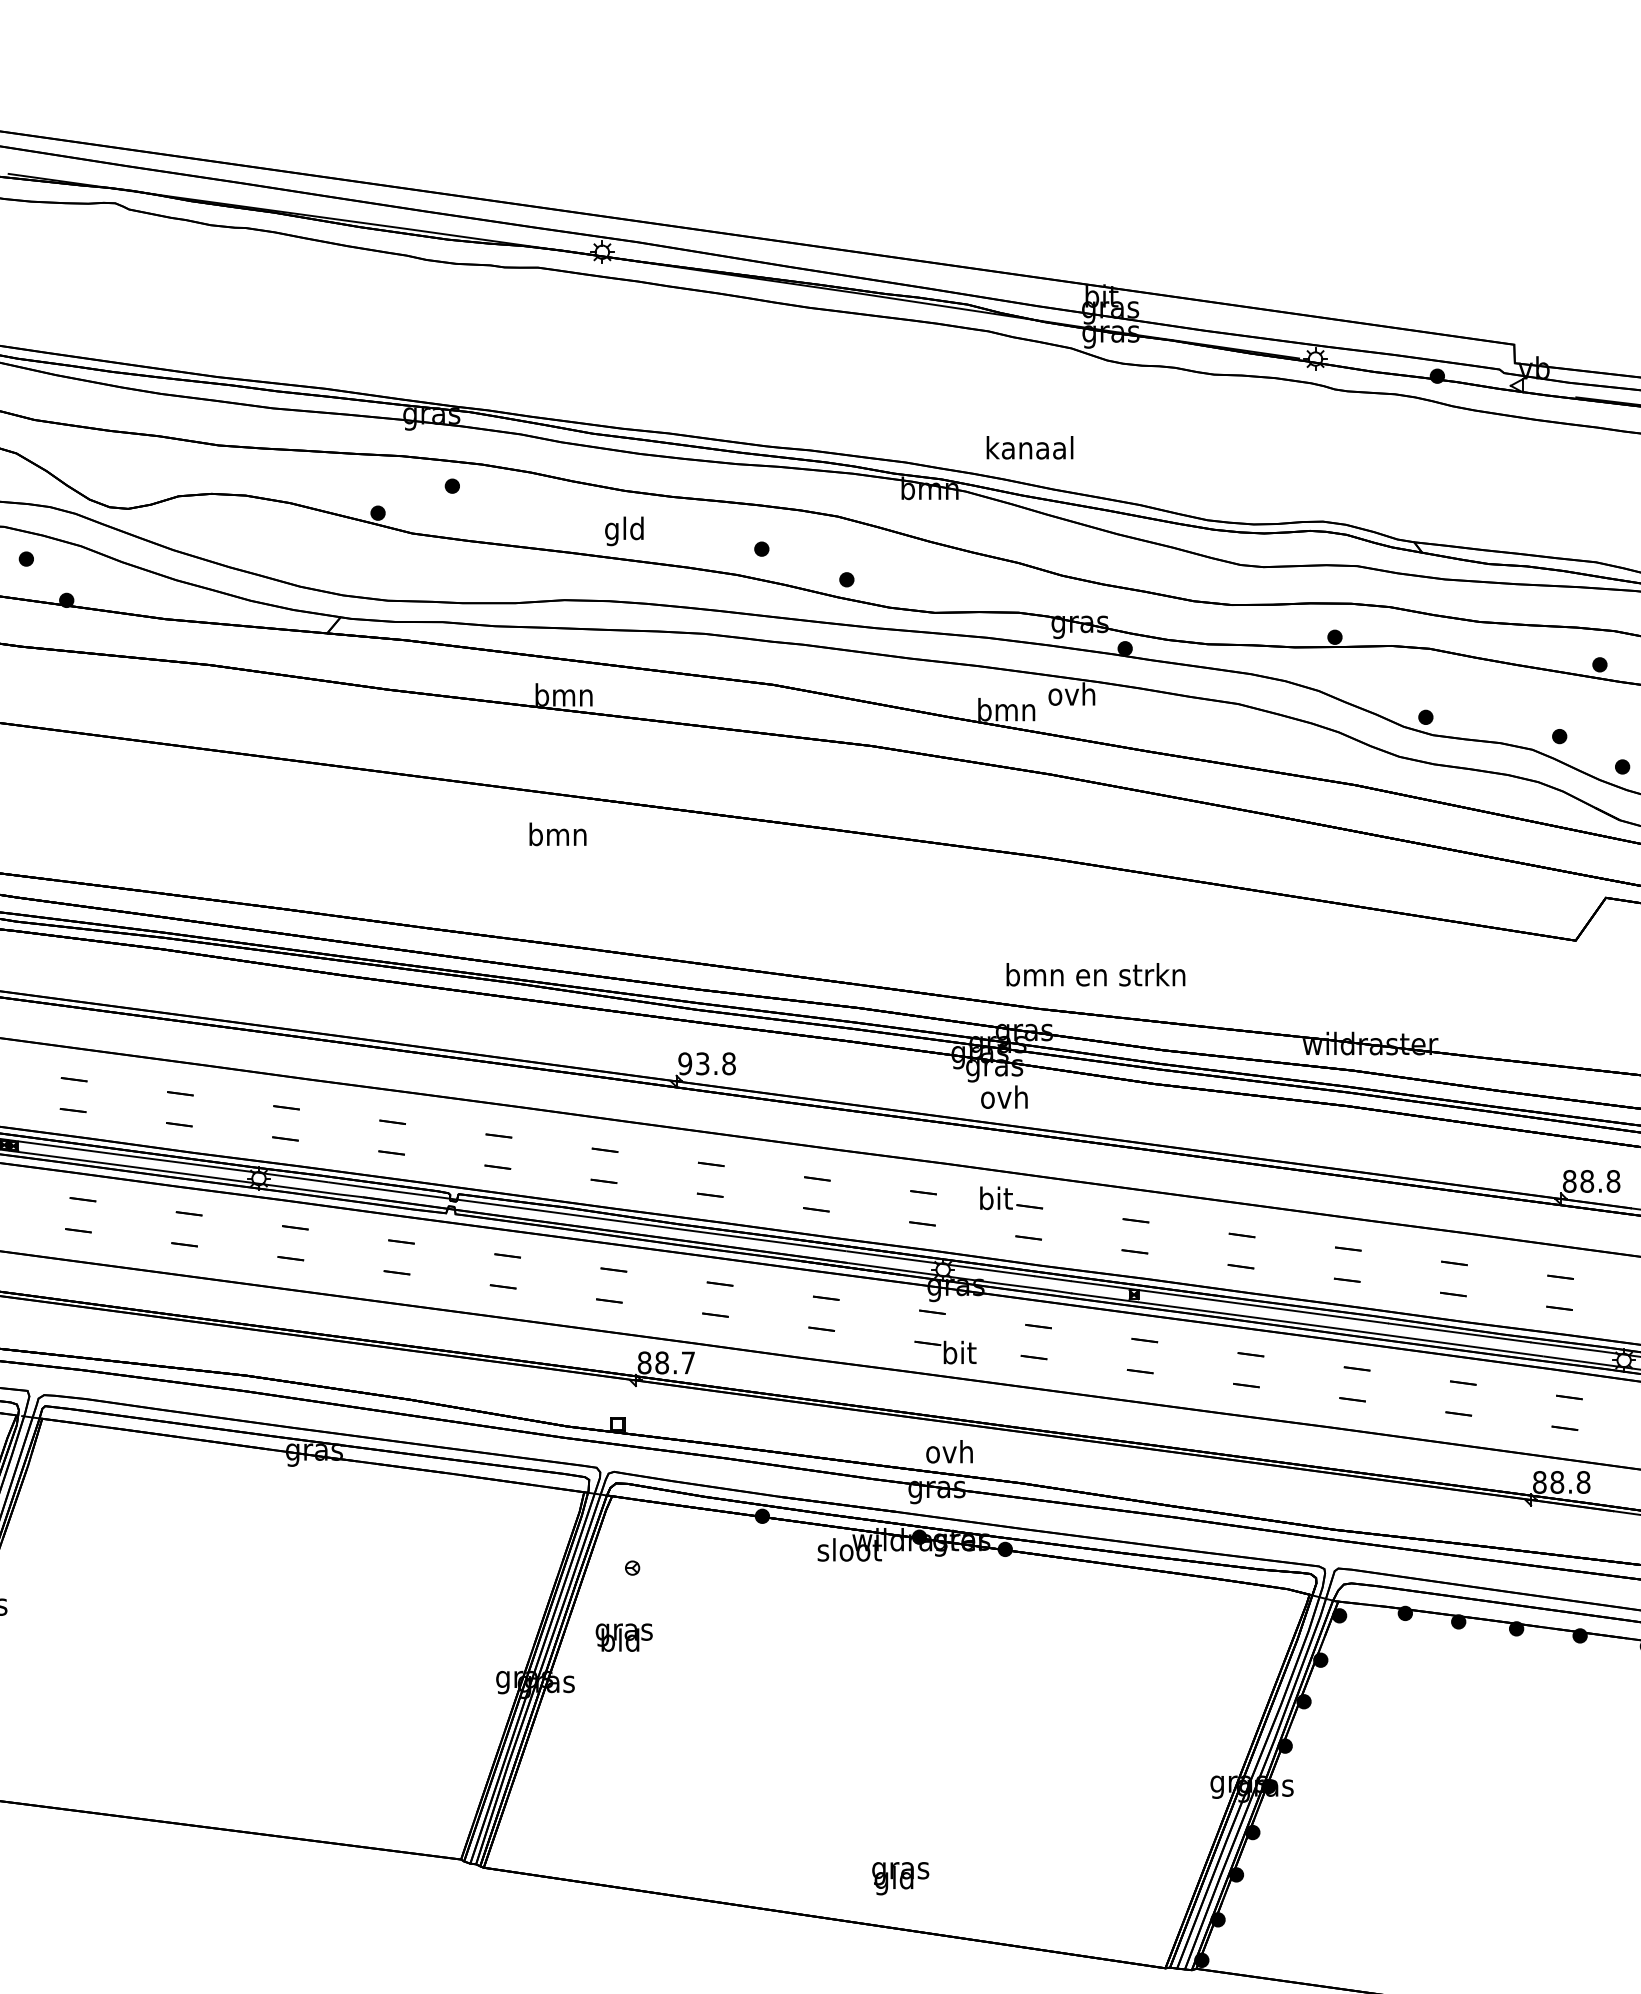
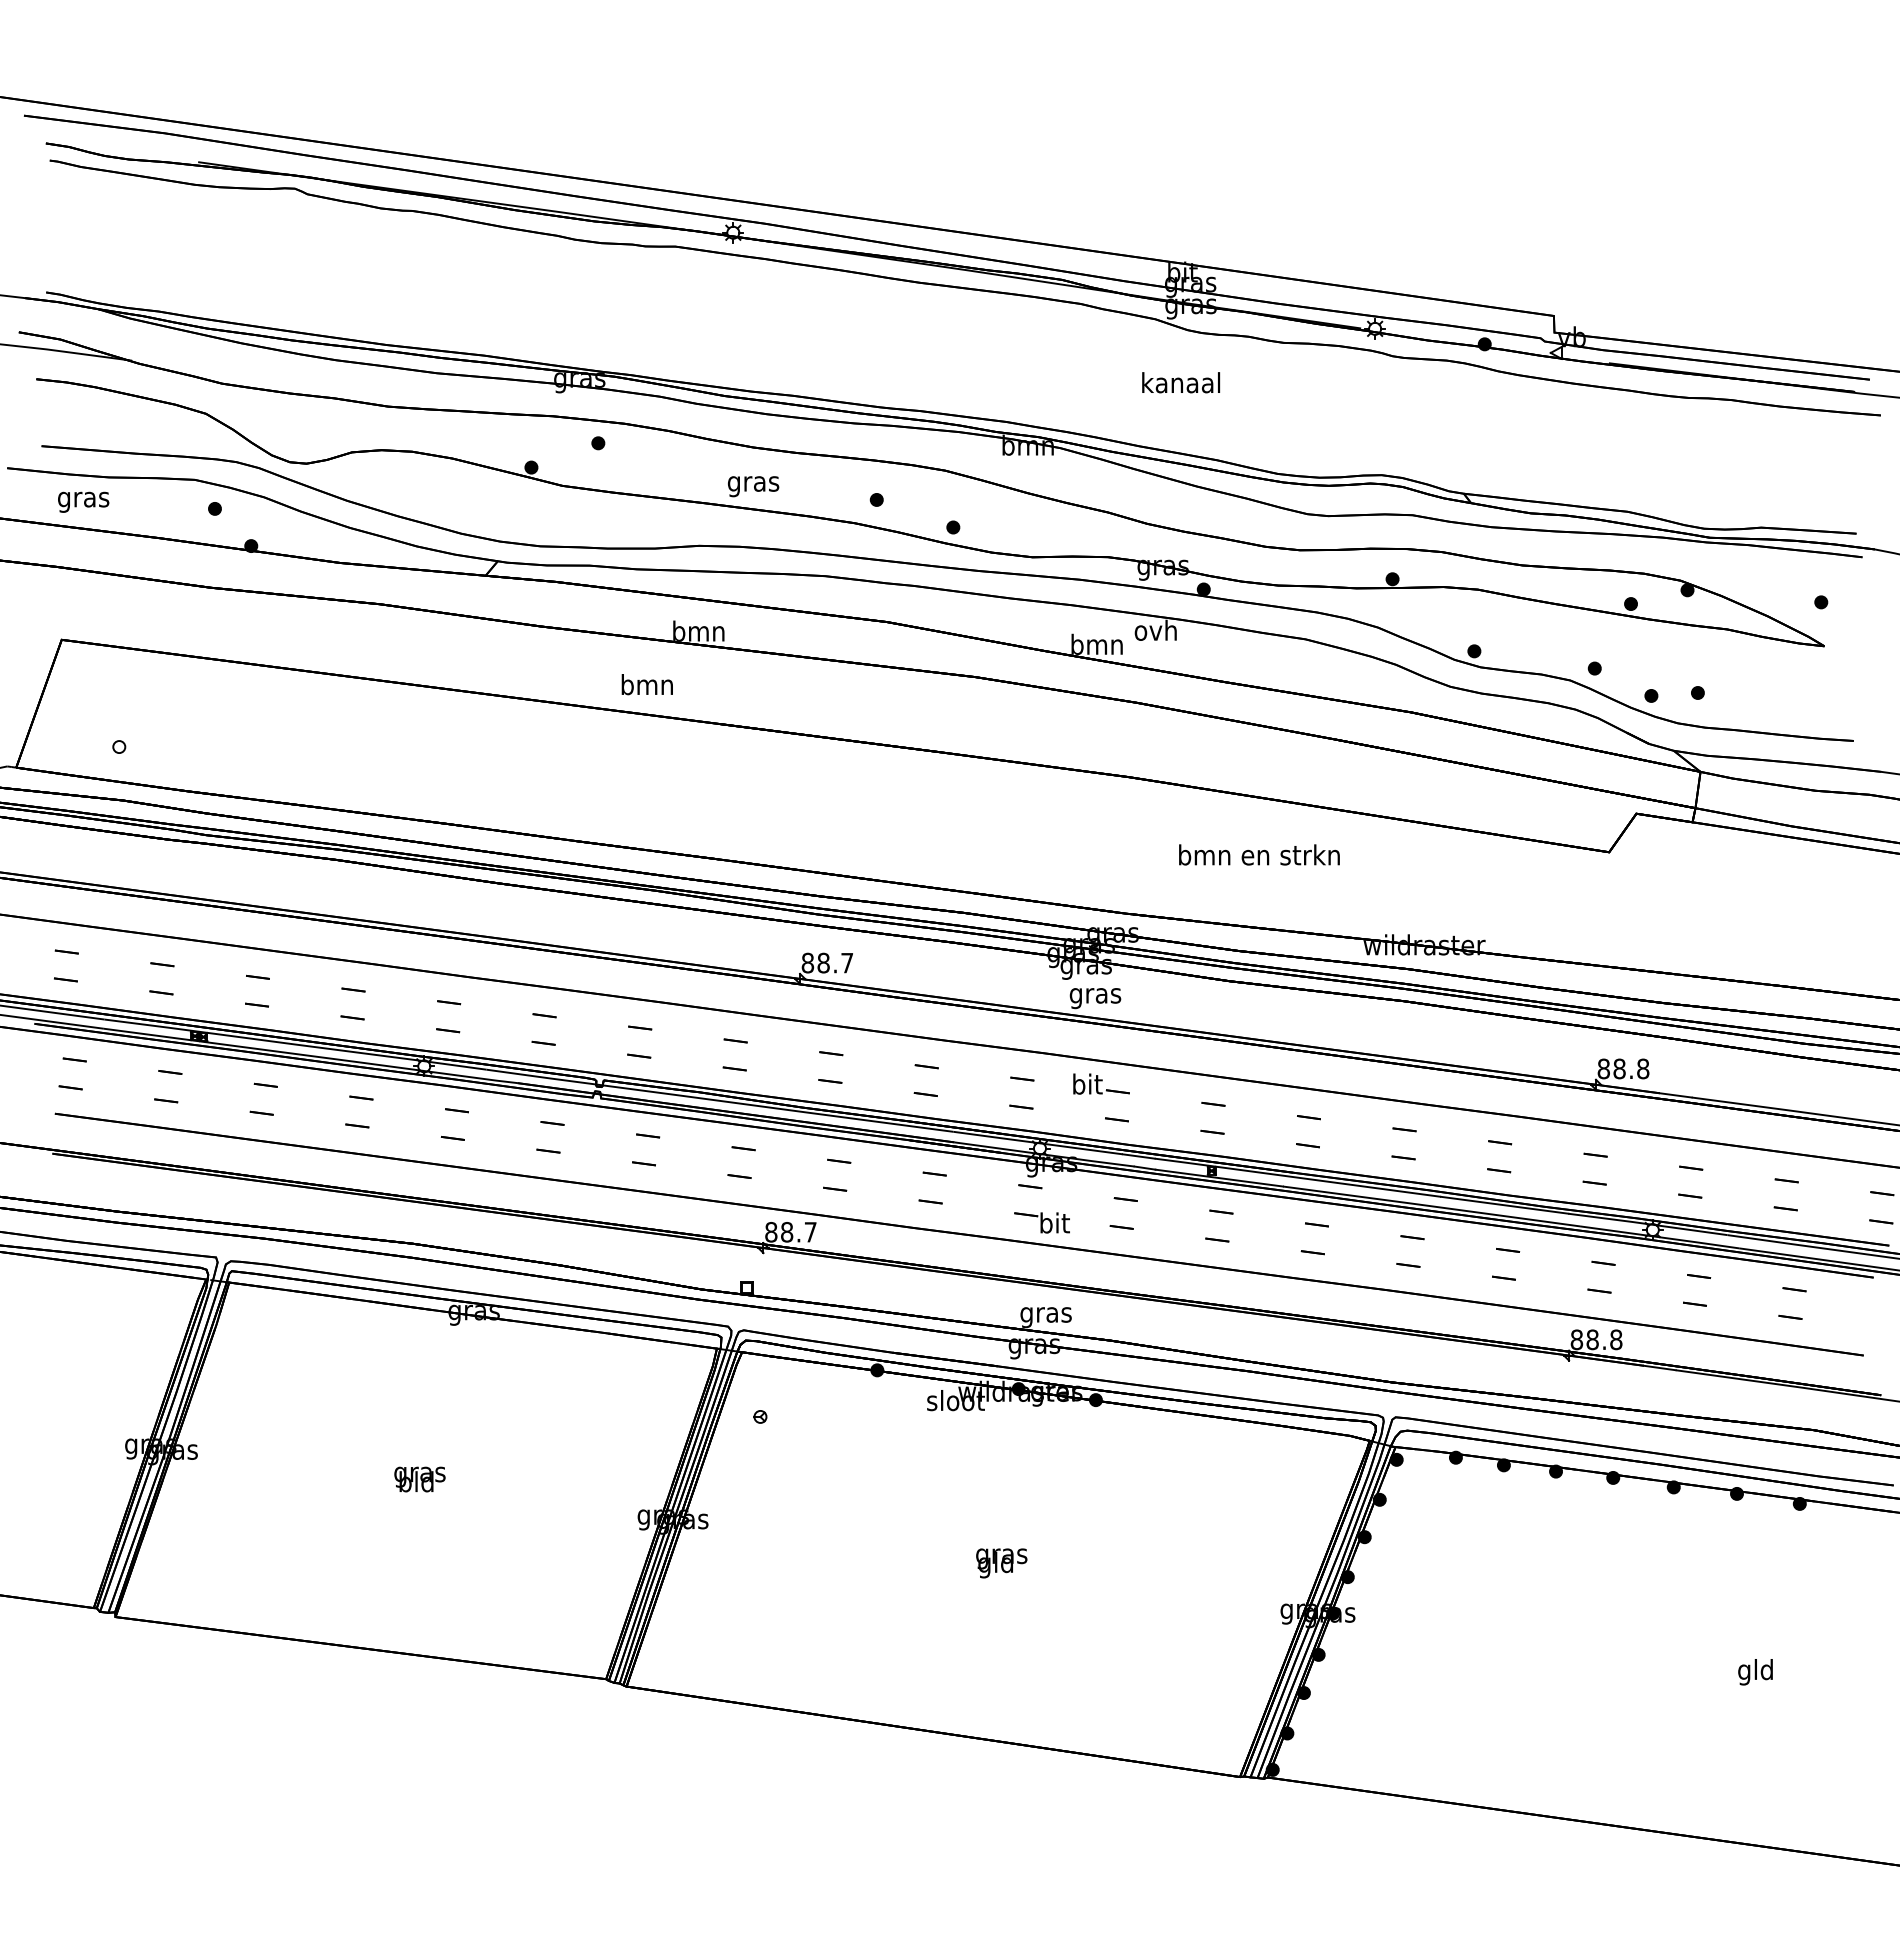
text: (1030, 447) -> (1181, 382), moved
text: (624, 530) -> (753, 483), gld -> gras
text: (557, 834) -> (646, 684), moved
text: (1095, 974) -> (1259, 854), moved
text: (707, 1063) -> (827, 962), 93.8 -> 88.7
text: (1004, 1099) -> (1095, 995), ovh -> gras
text: (949, 1454) -> (1045, 1314), ovh -> gras
text: (623, 1637) -> (419, 1479), moved
text: (900, 1878) -> (1001, 1563), moved

